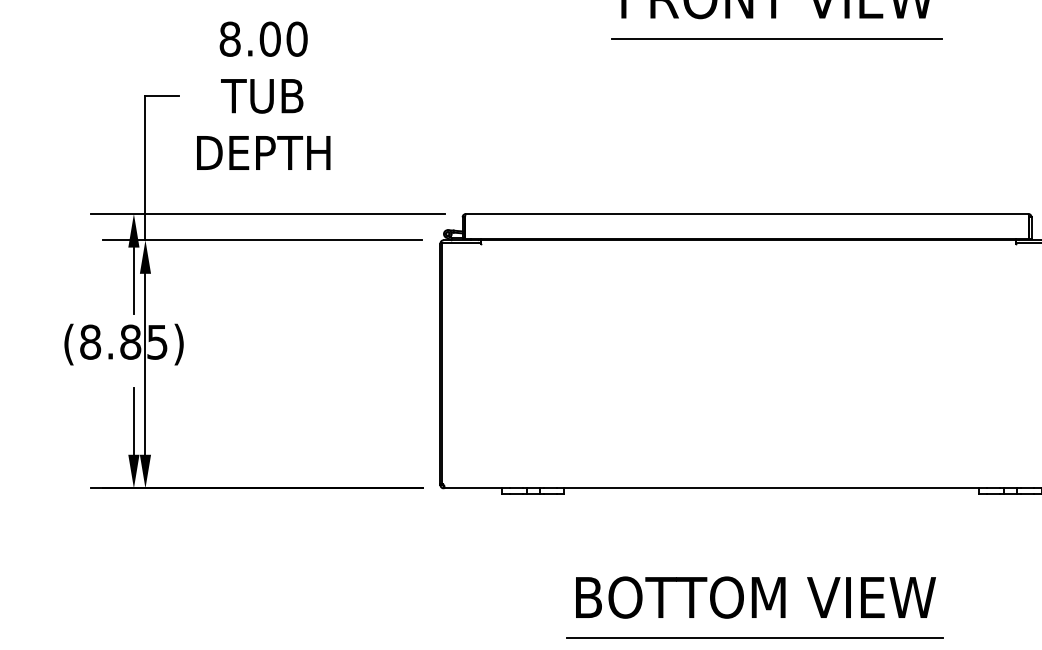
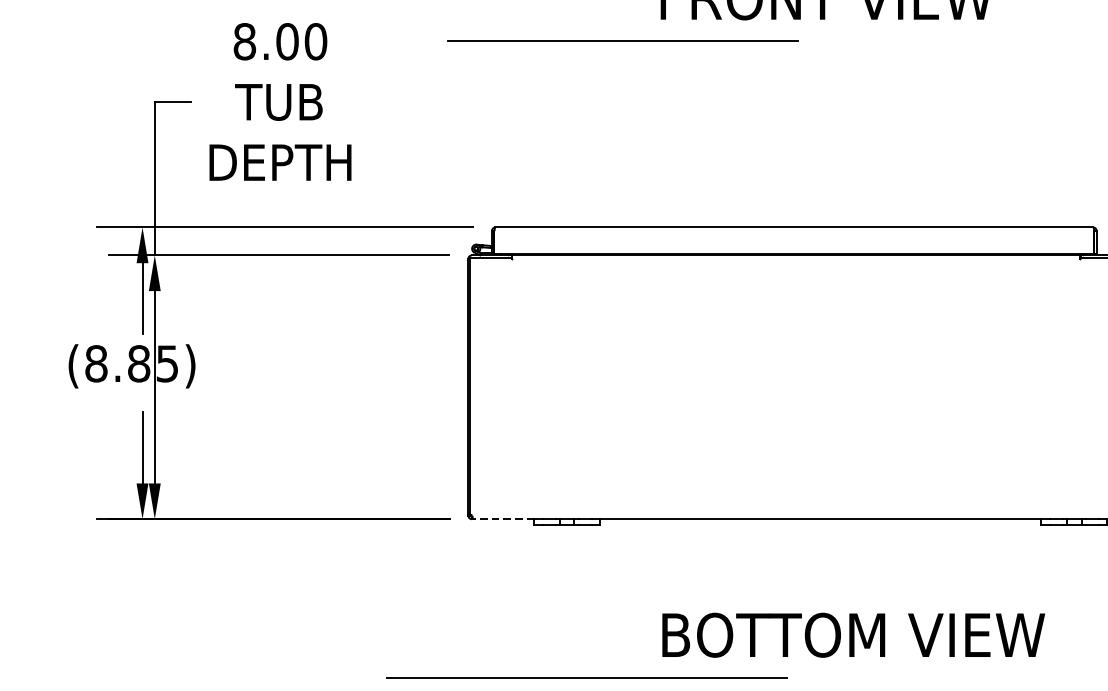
line: (776, 38) -> (622, 40), moved
line: (472, 488) -> (502, 519), solid -> dashed
text: (755, 597) -> (853, 635), moved
line: (754, 637) -> (586, 677), moved

